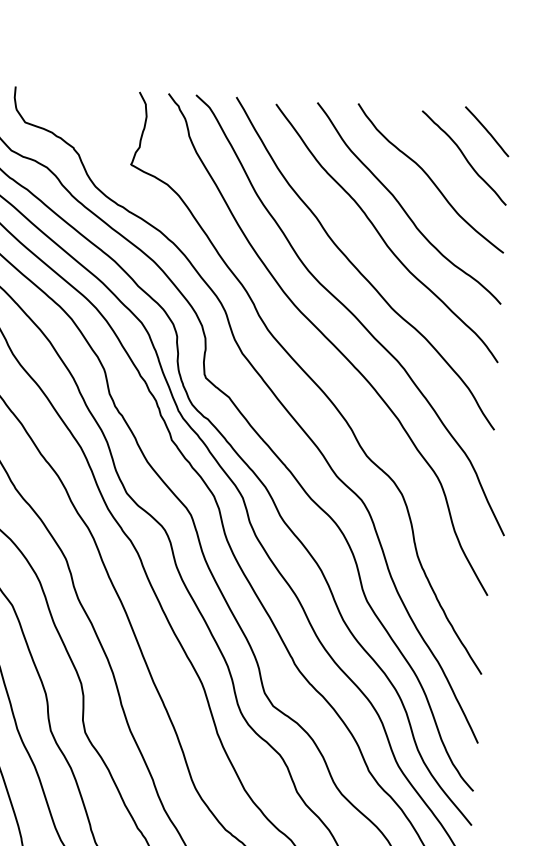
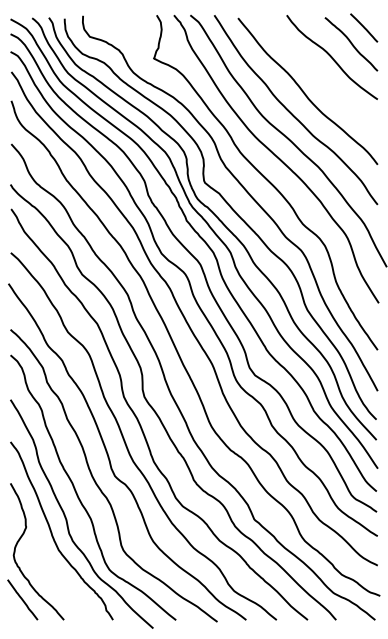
curve: (404, 207) -> (317, 75), removed

